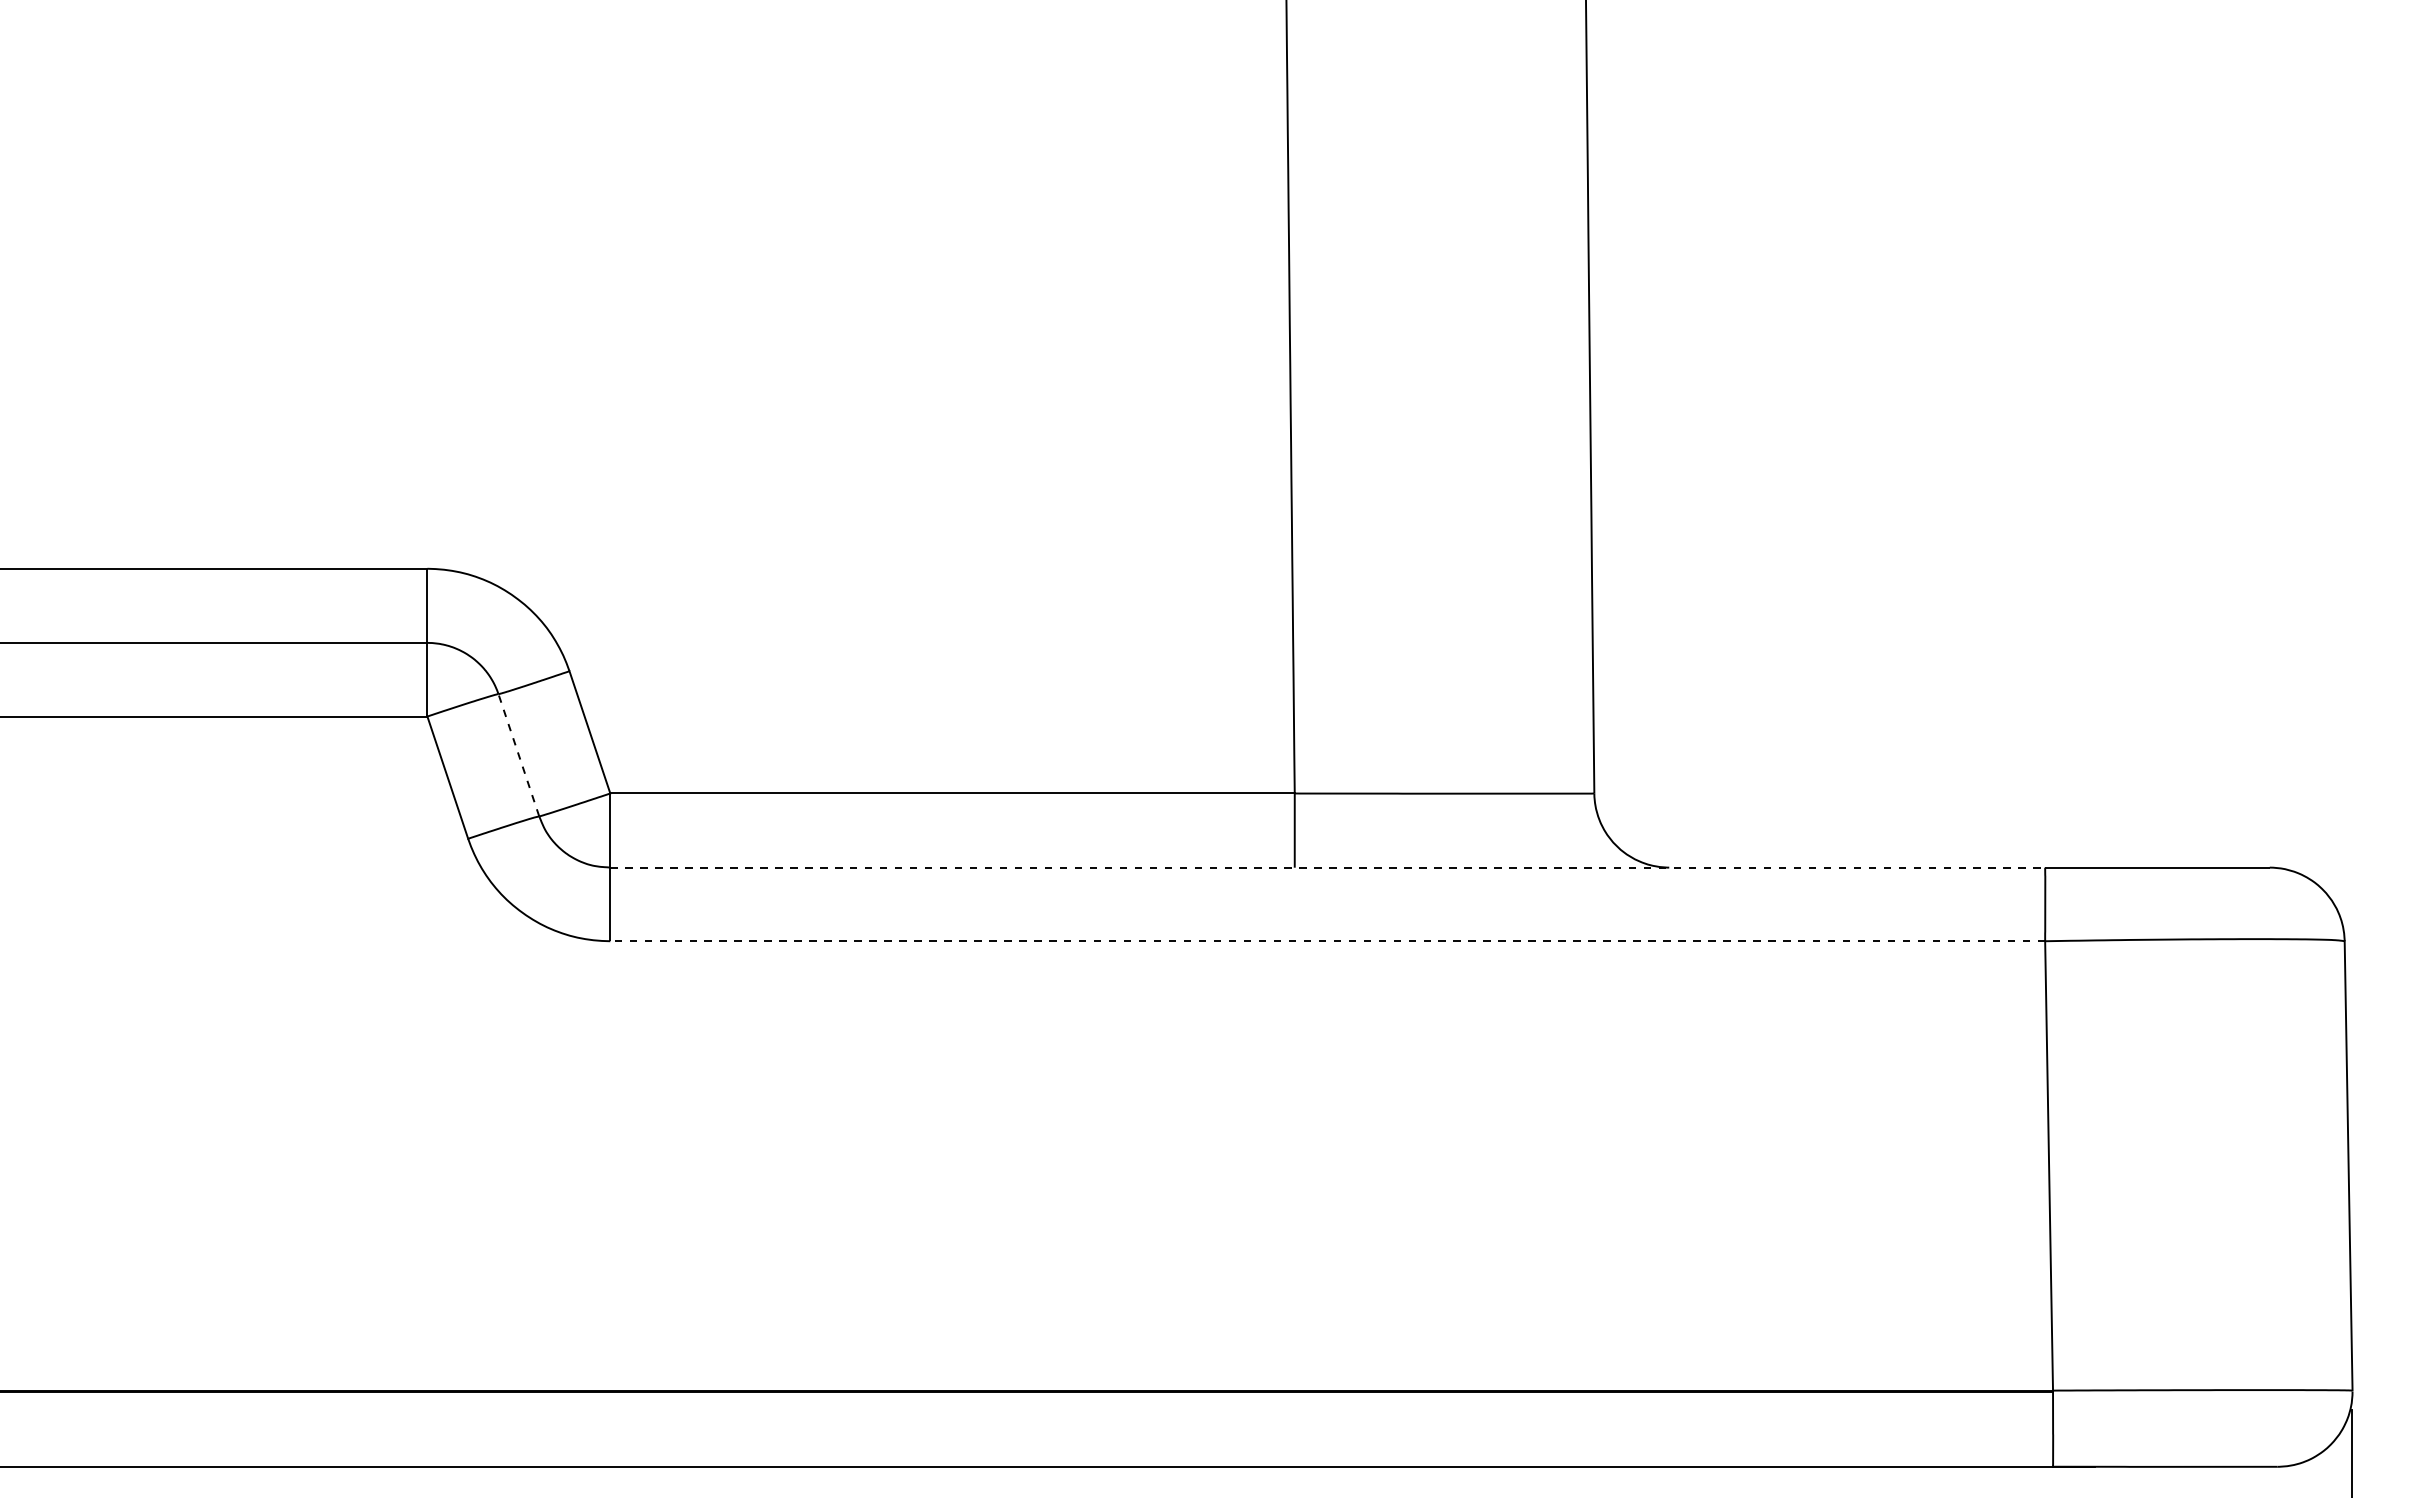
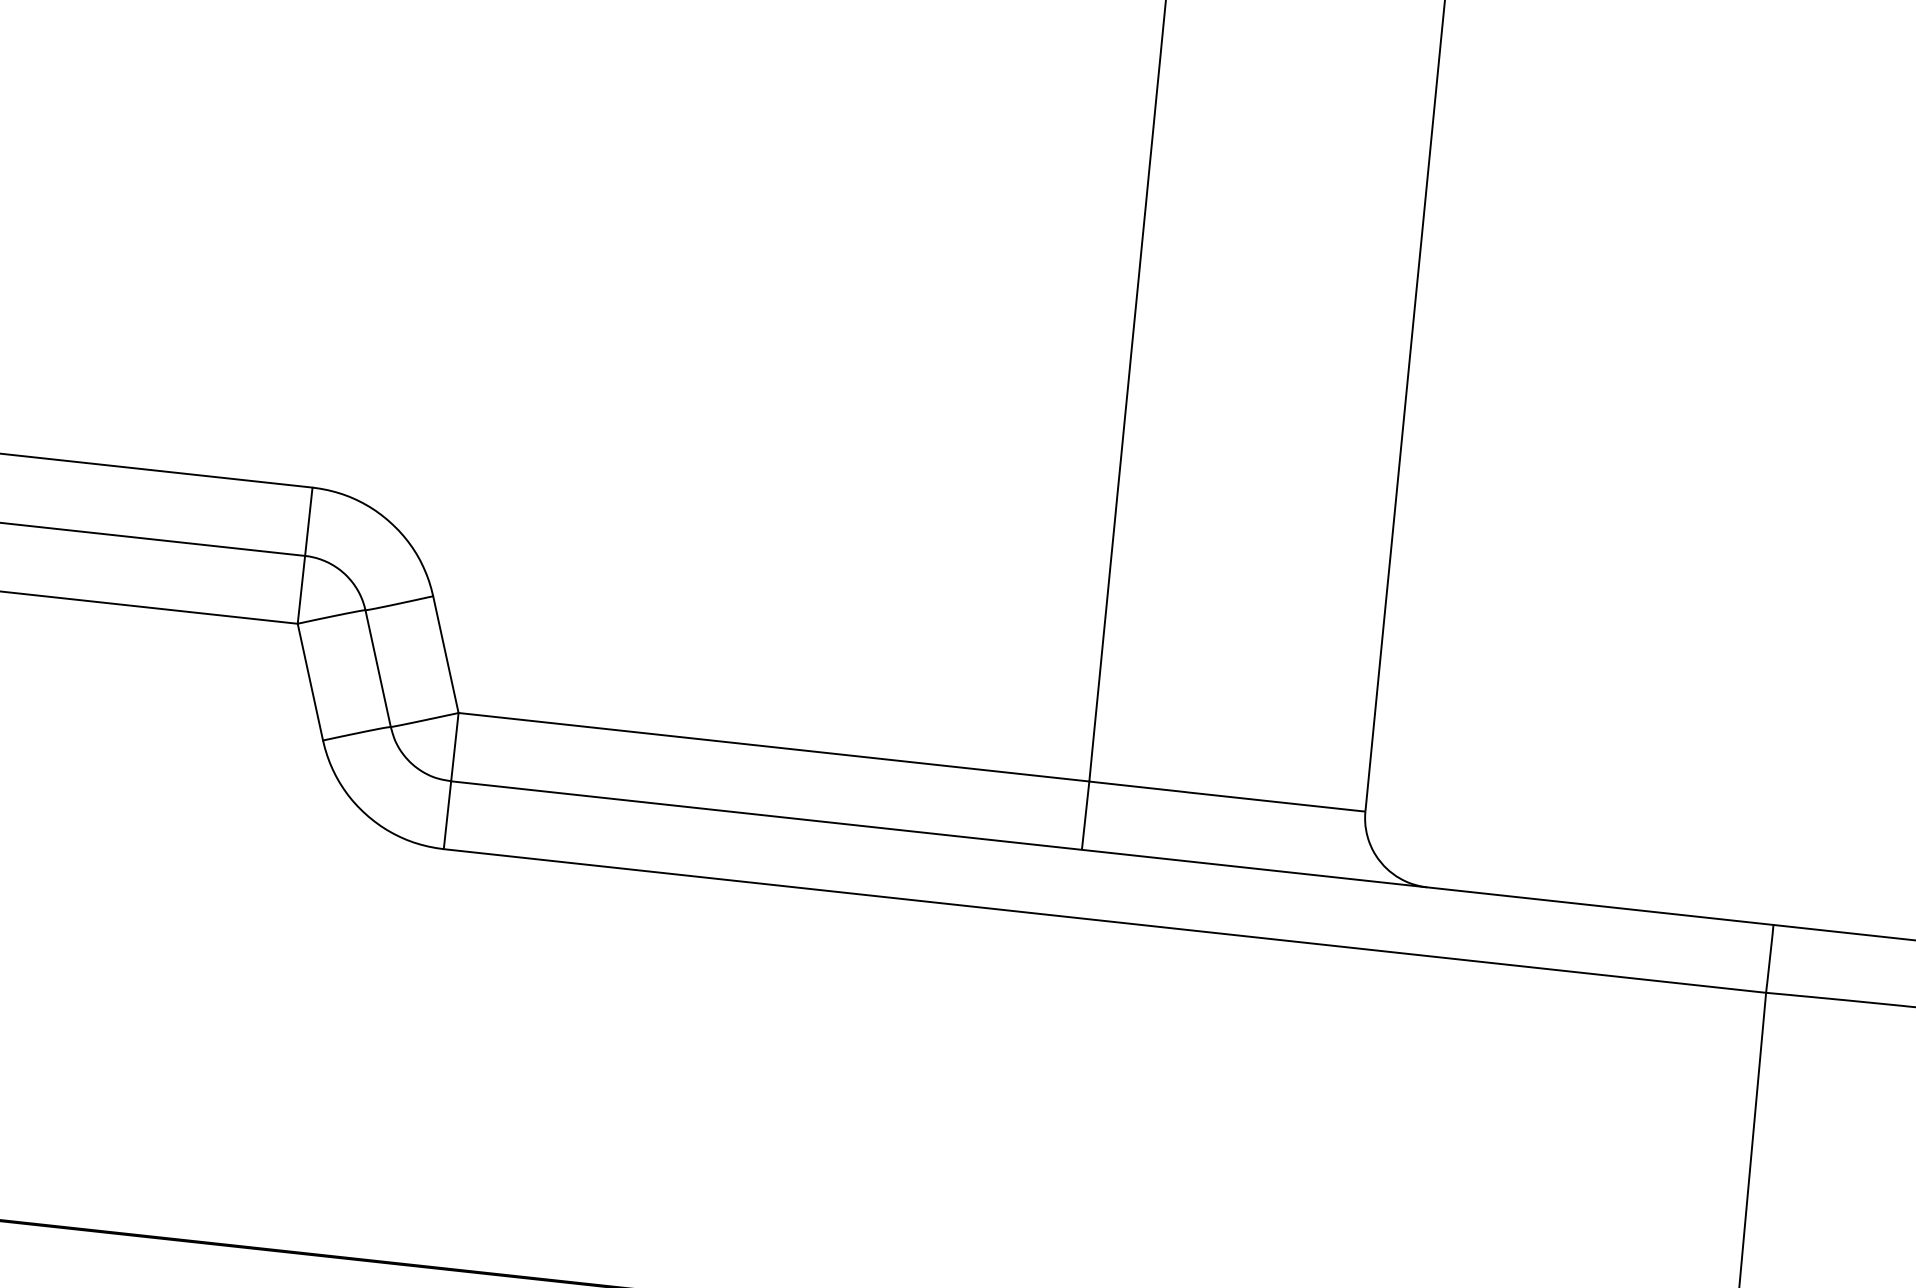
line: (518, 754) -> (377, 667), dashed -> solid
line: (1328, 867) -> (1113, 853), dashed -> solid
line: (1327, 941) -> (1104, 921), dashed -> solid

